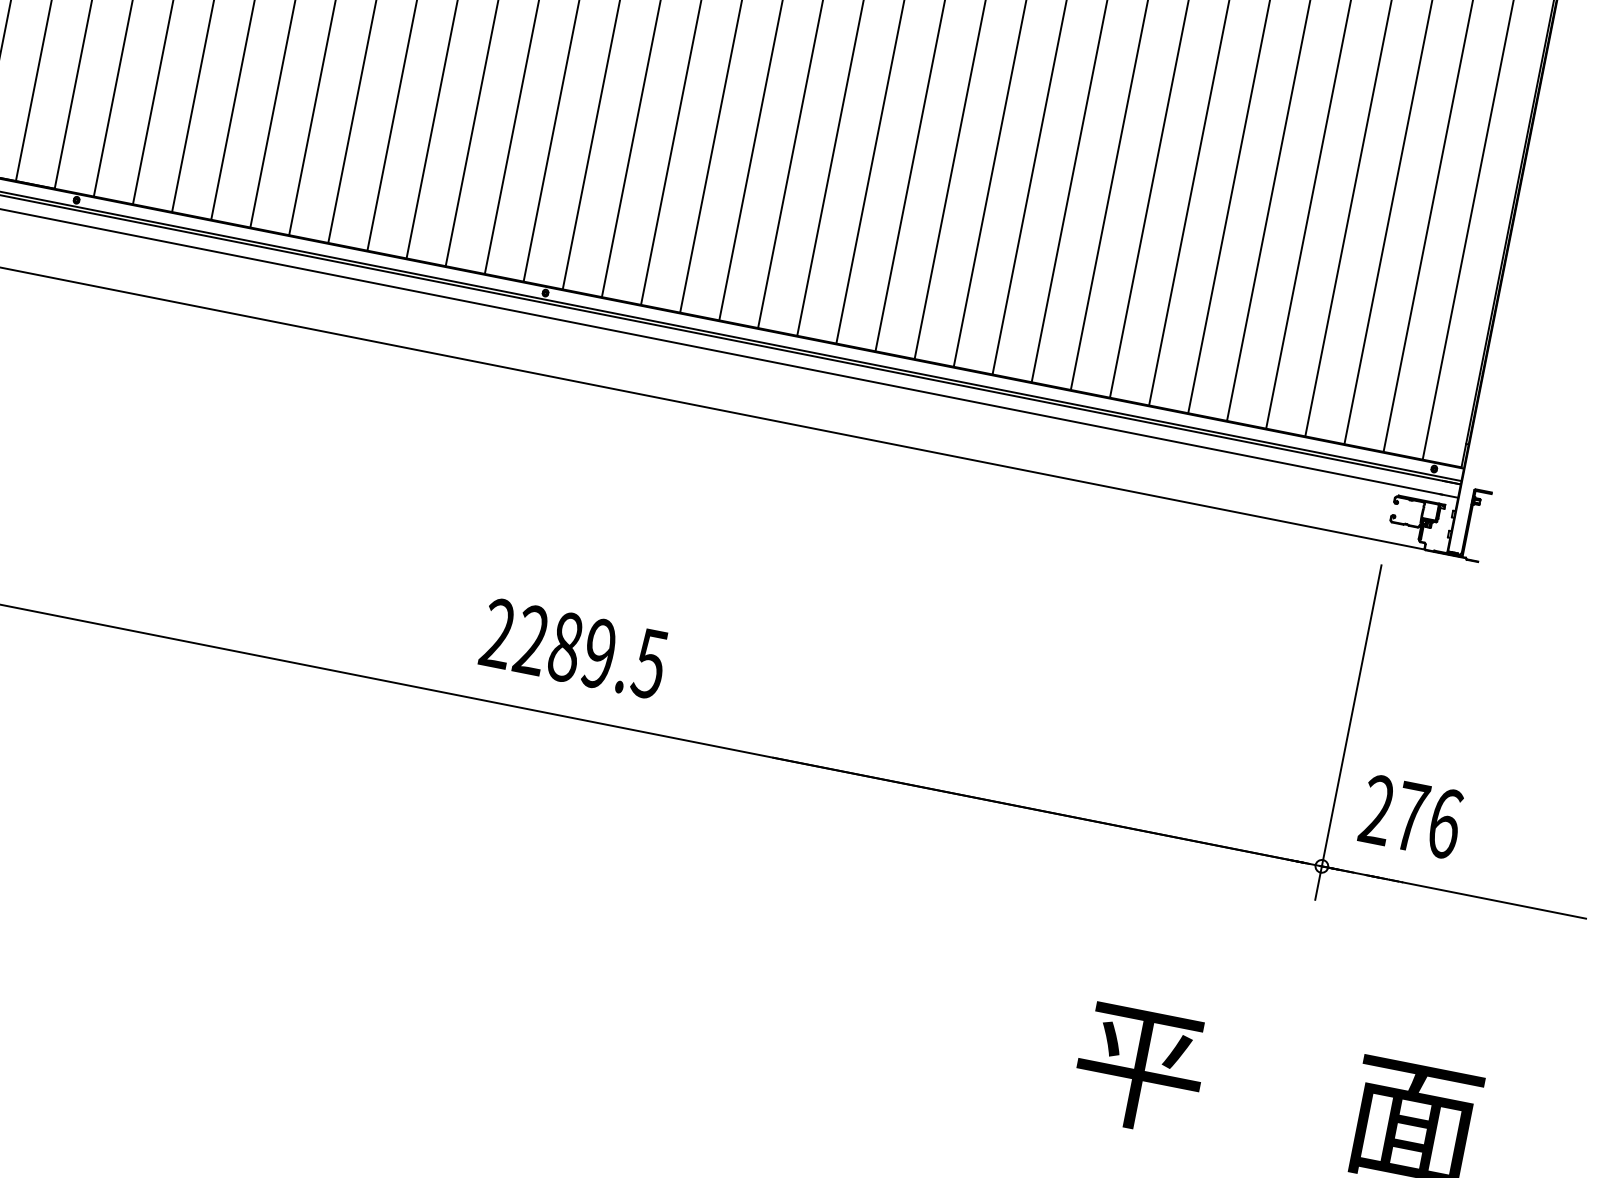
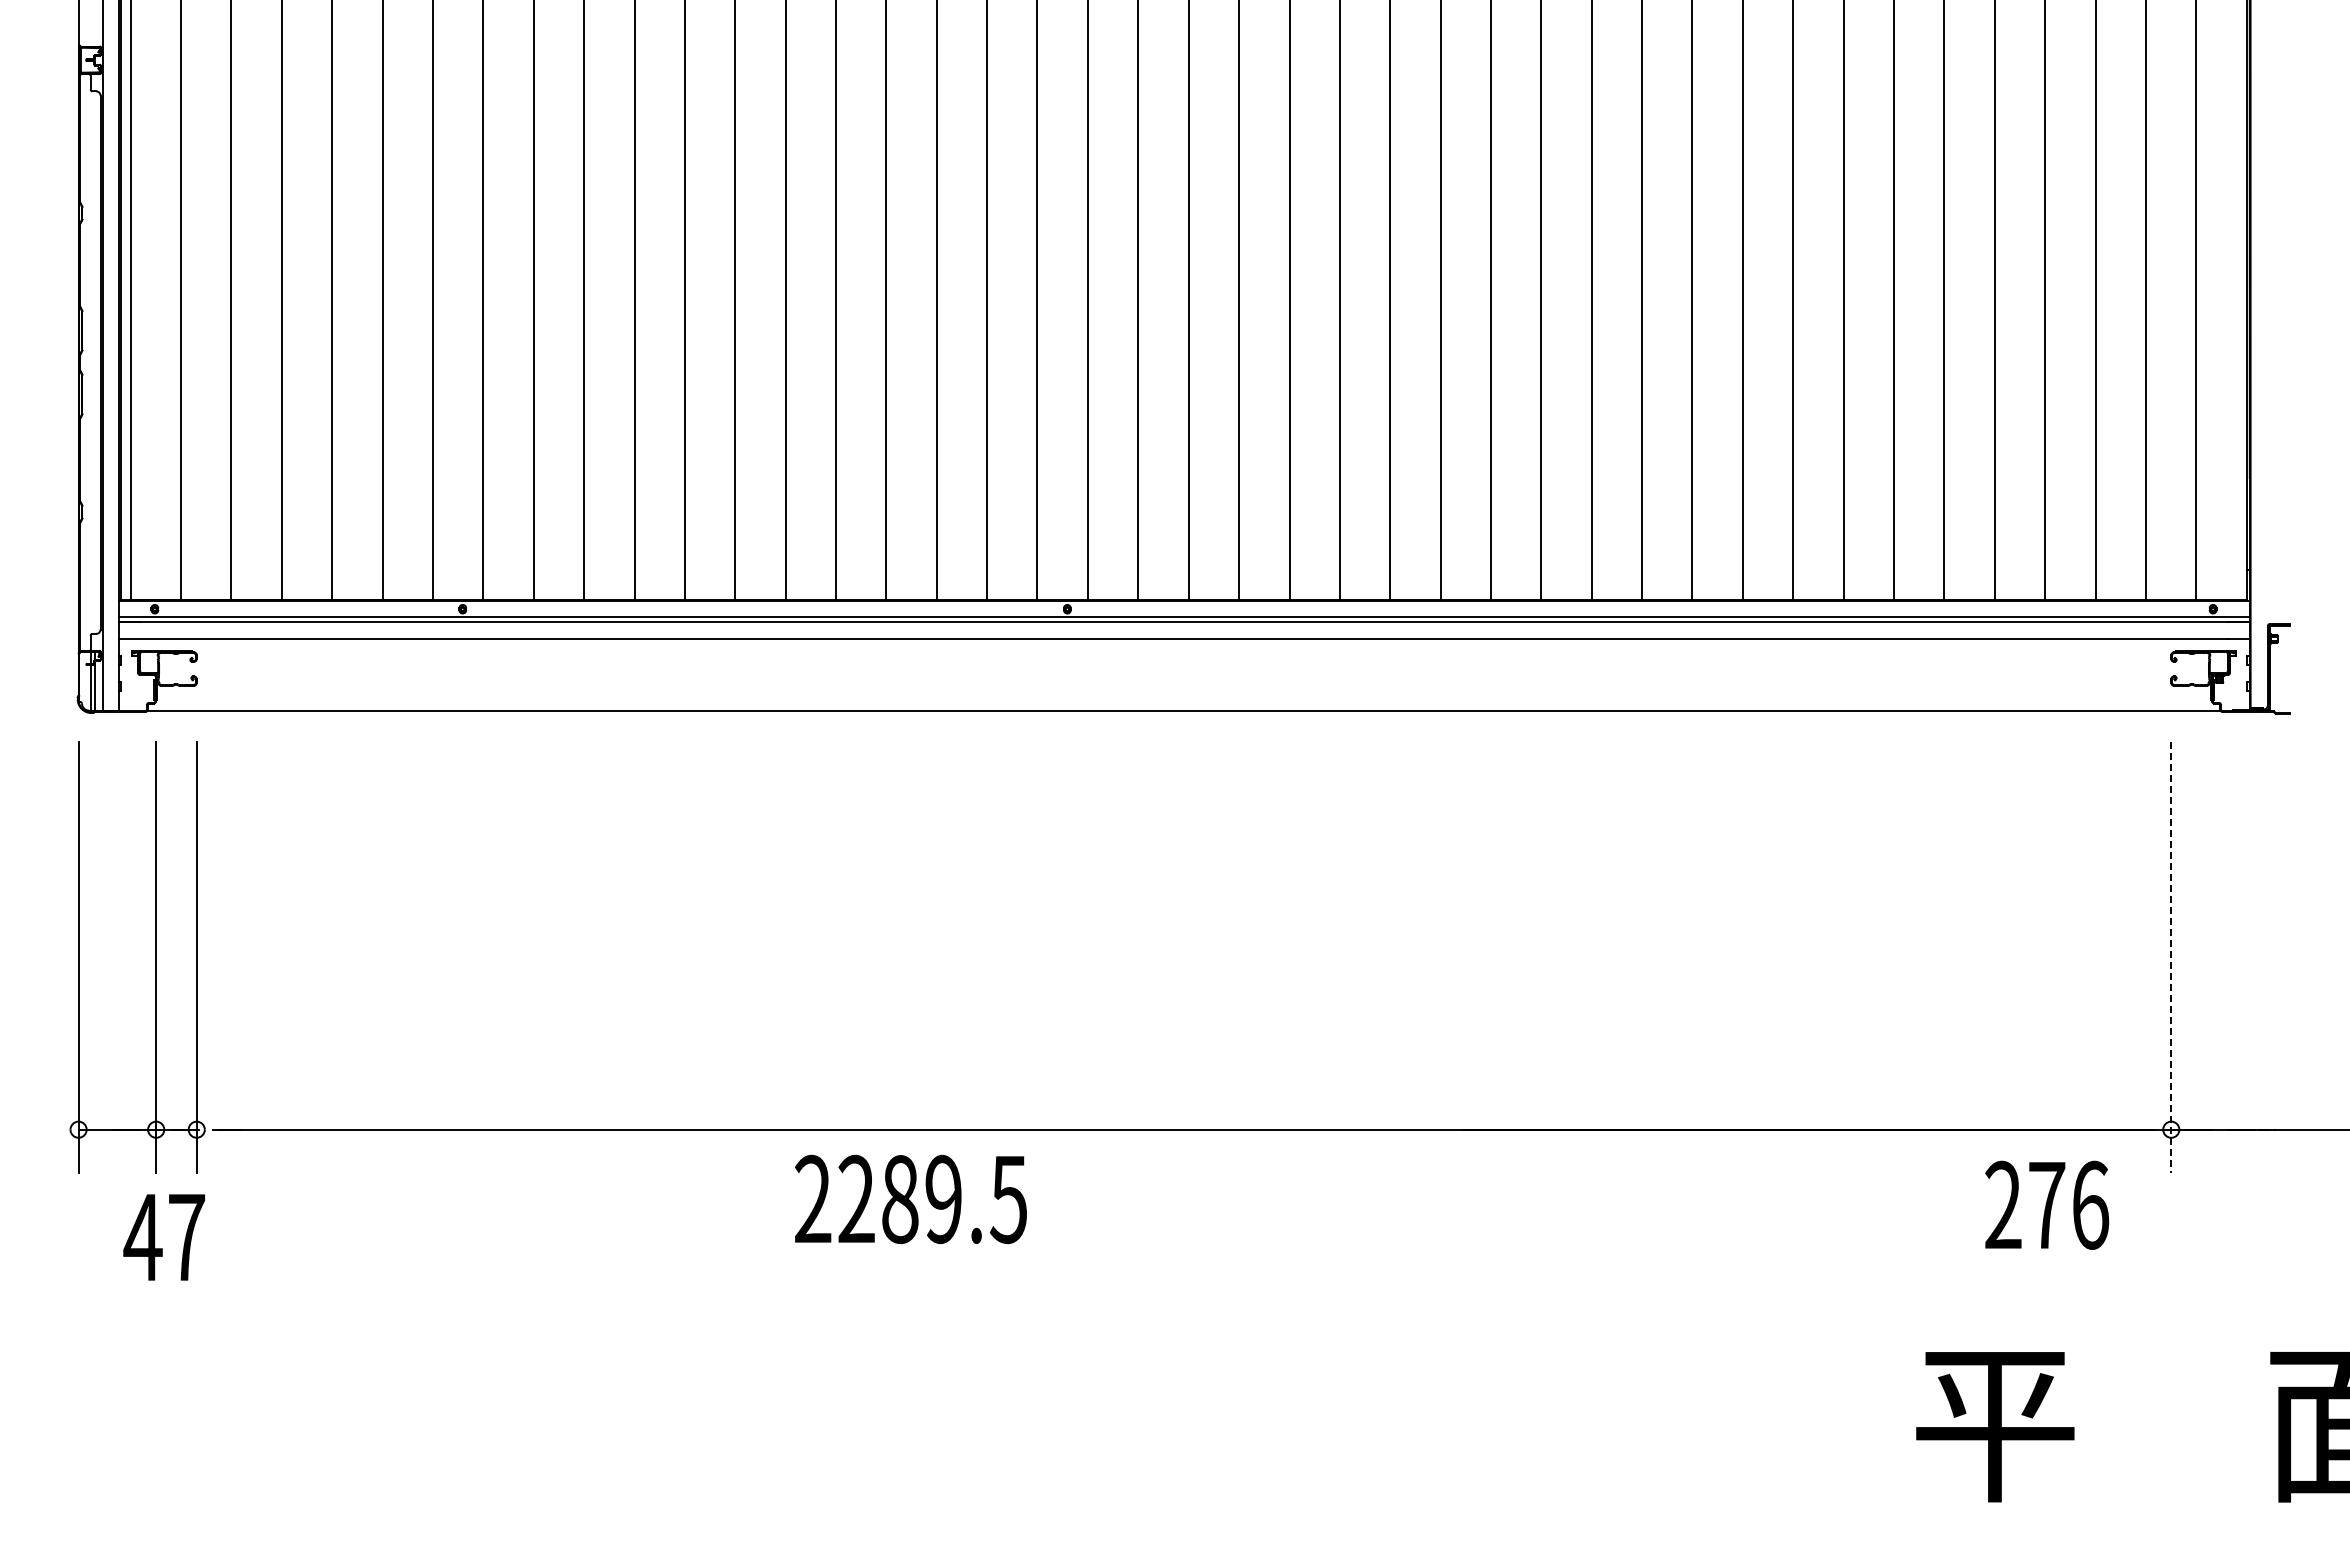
text: (573, 647) -> (910, 1198), moved
line: (1348, 732) -> (2171, 957), solid -> dashed
text: (1411, 816) -> (2047, 1204), moved

